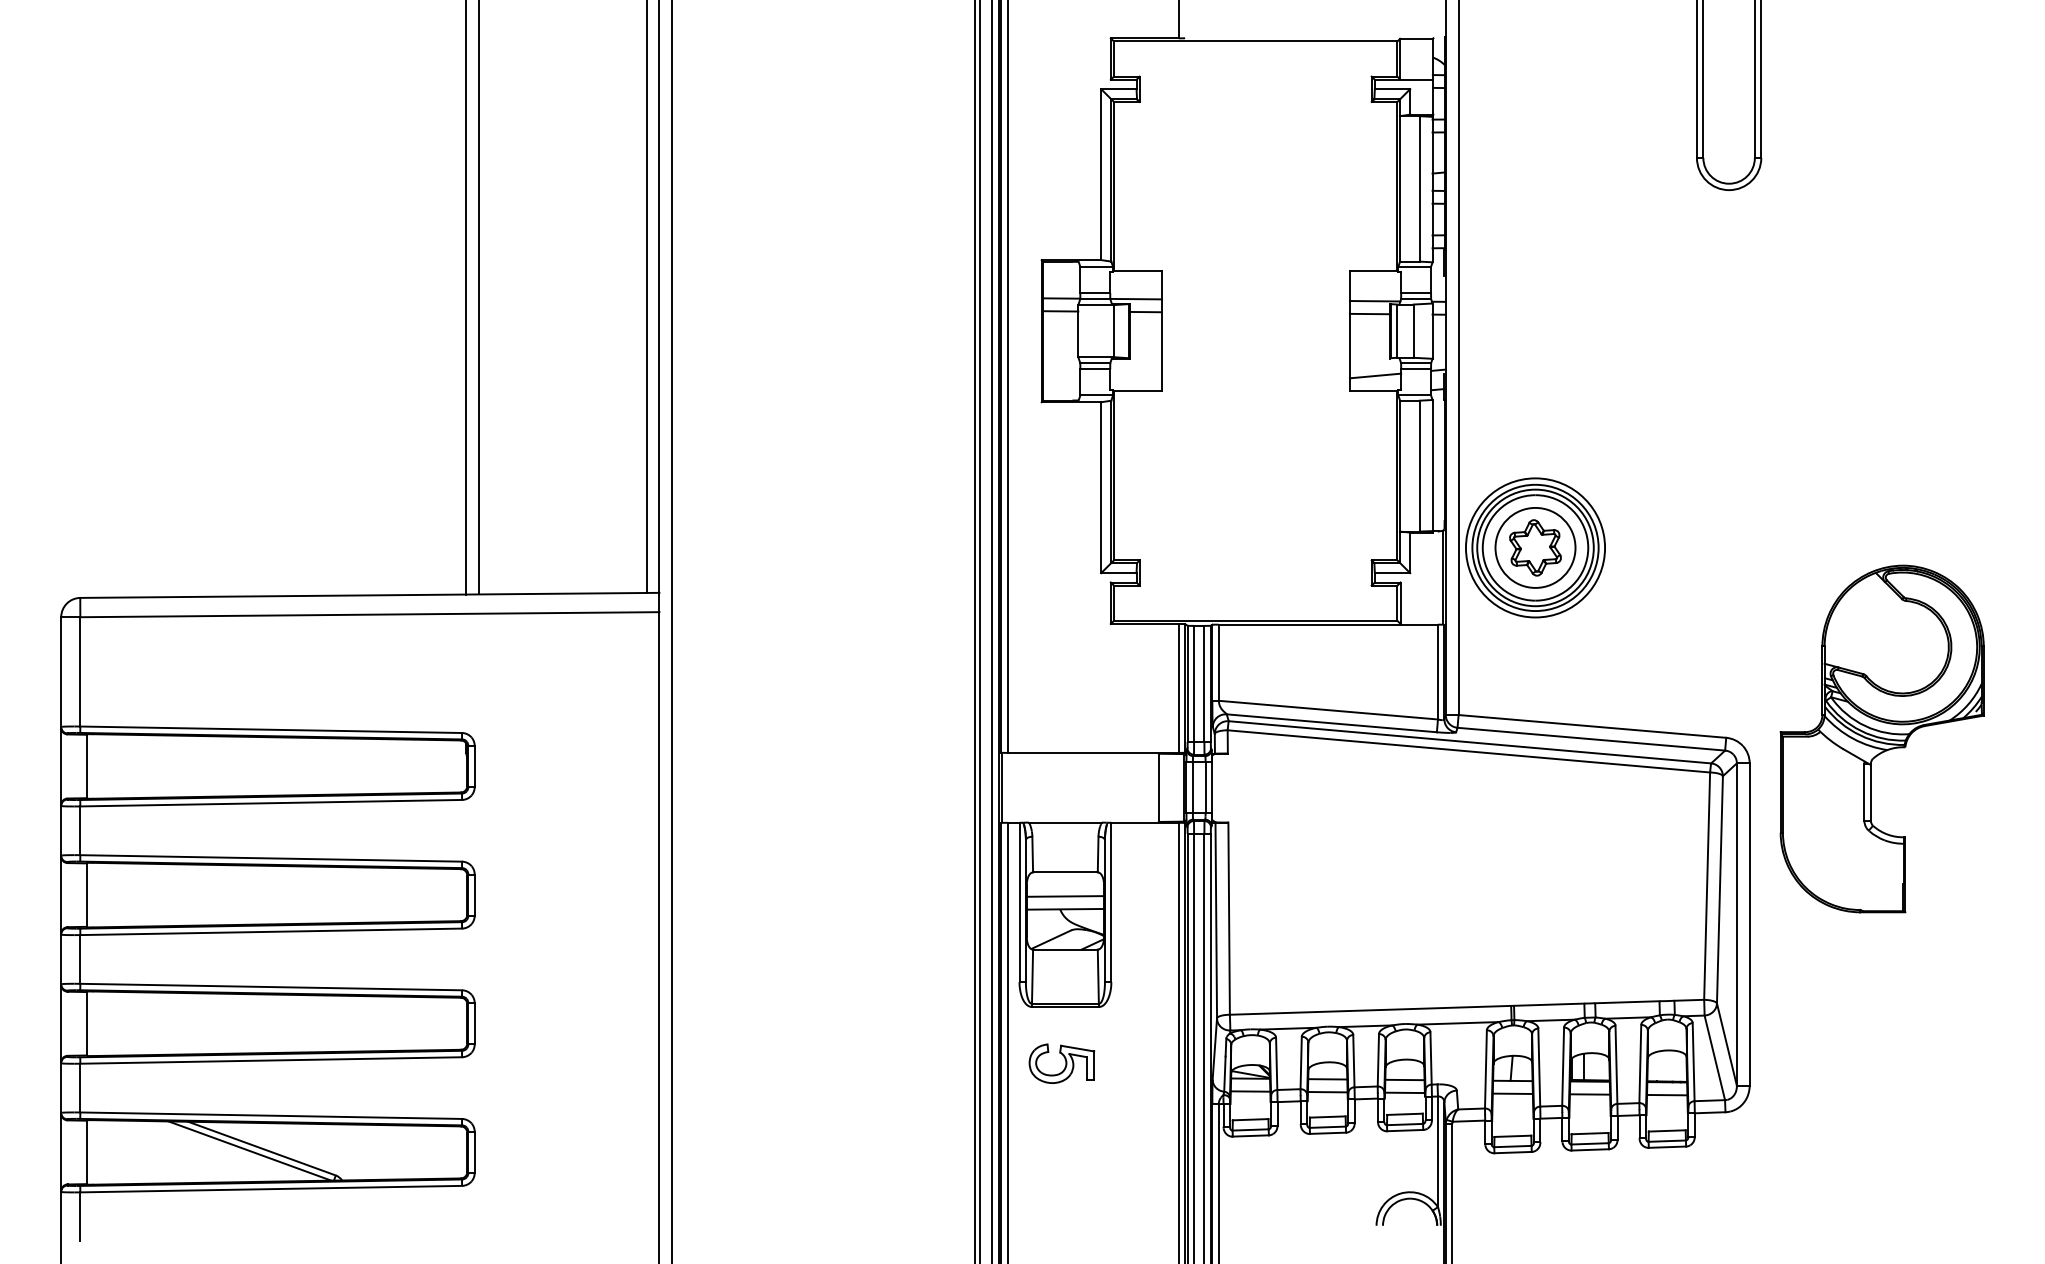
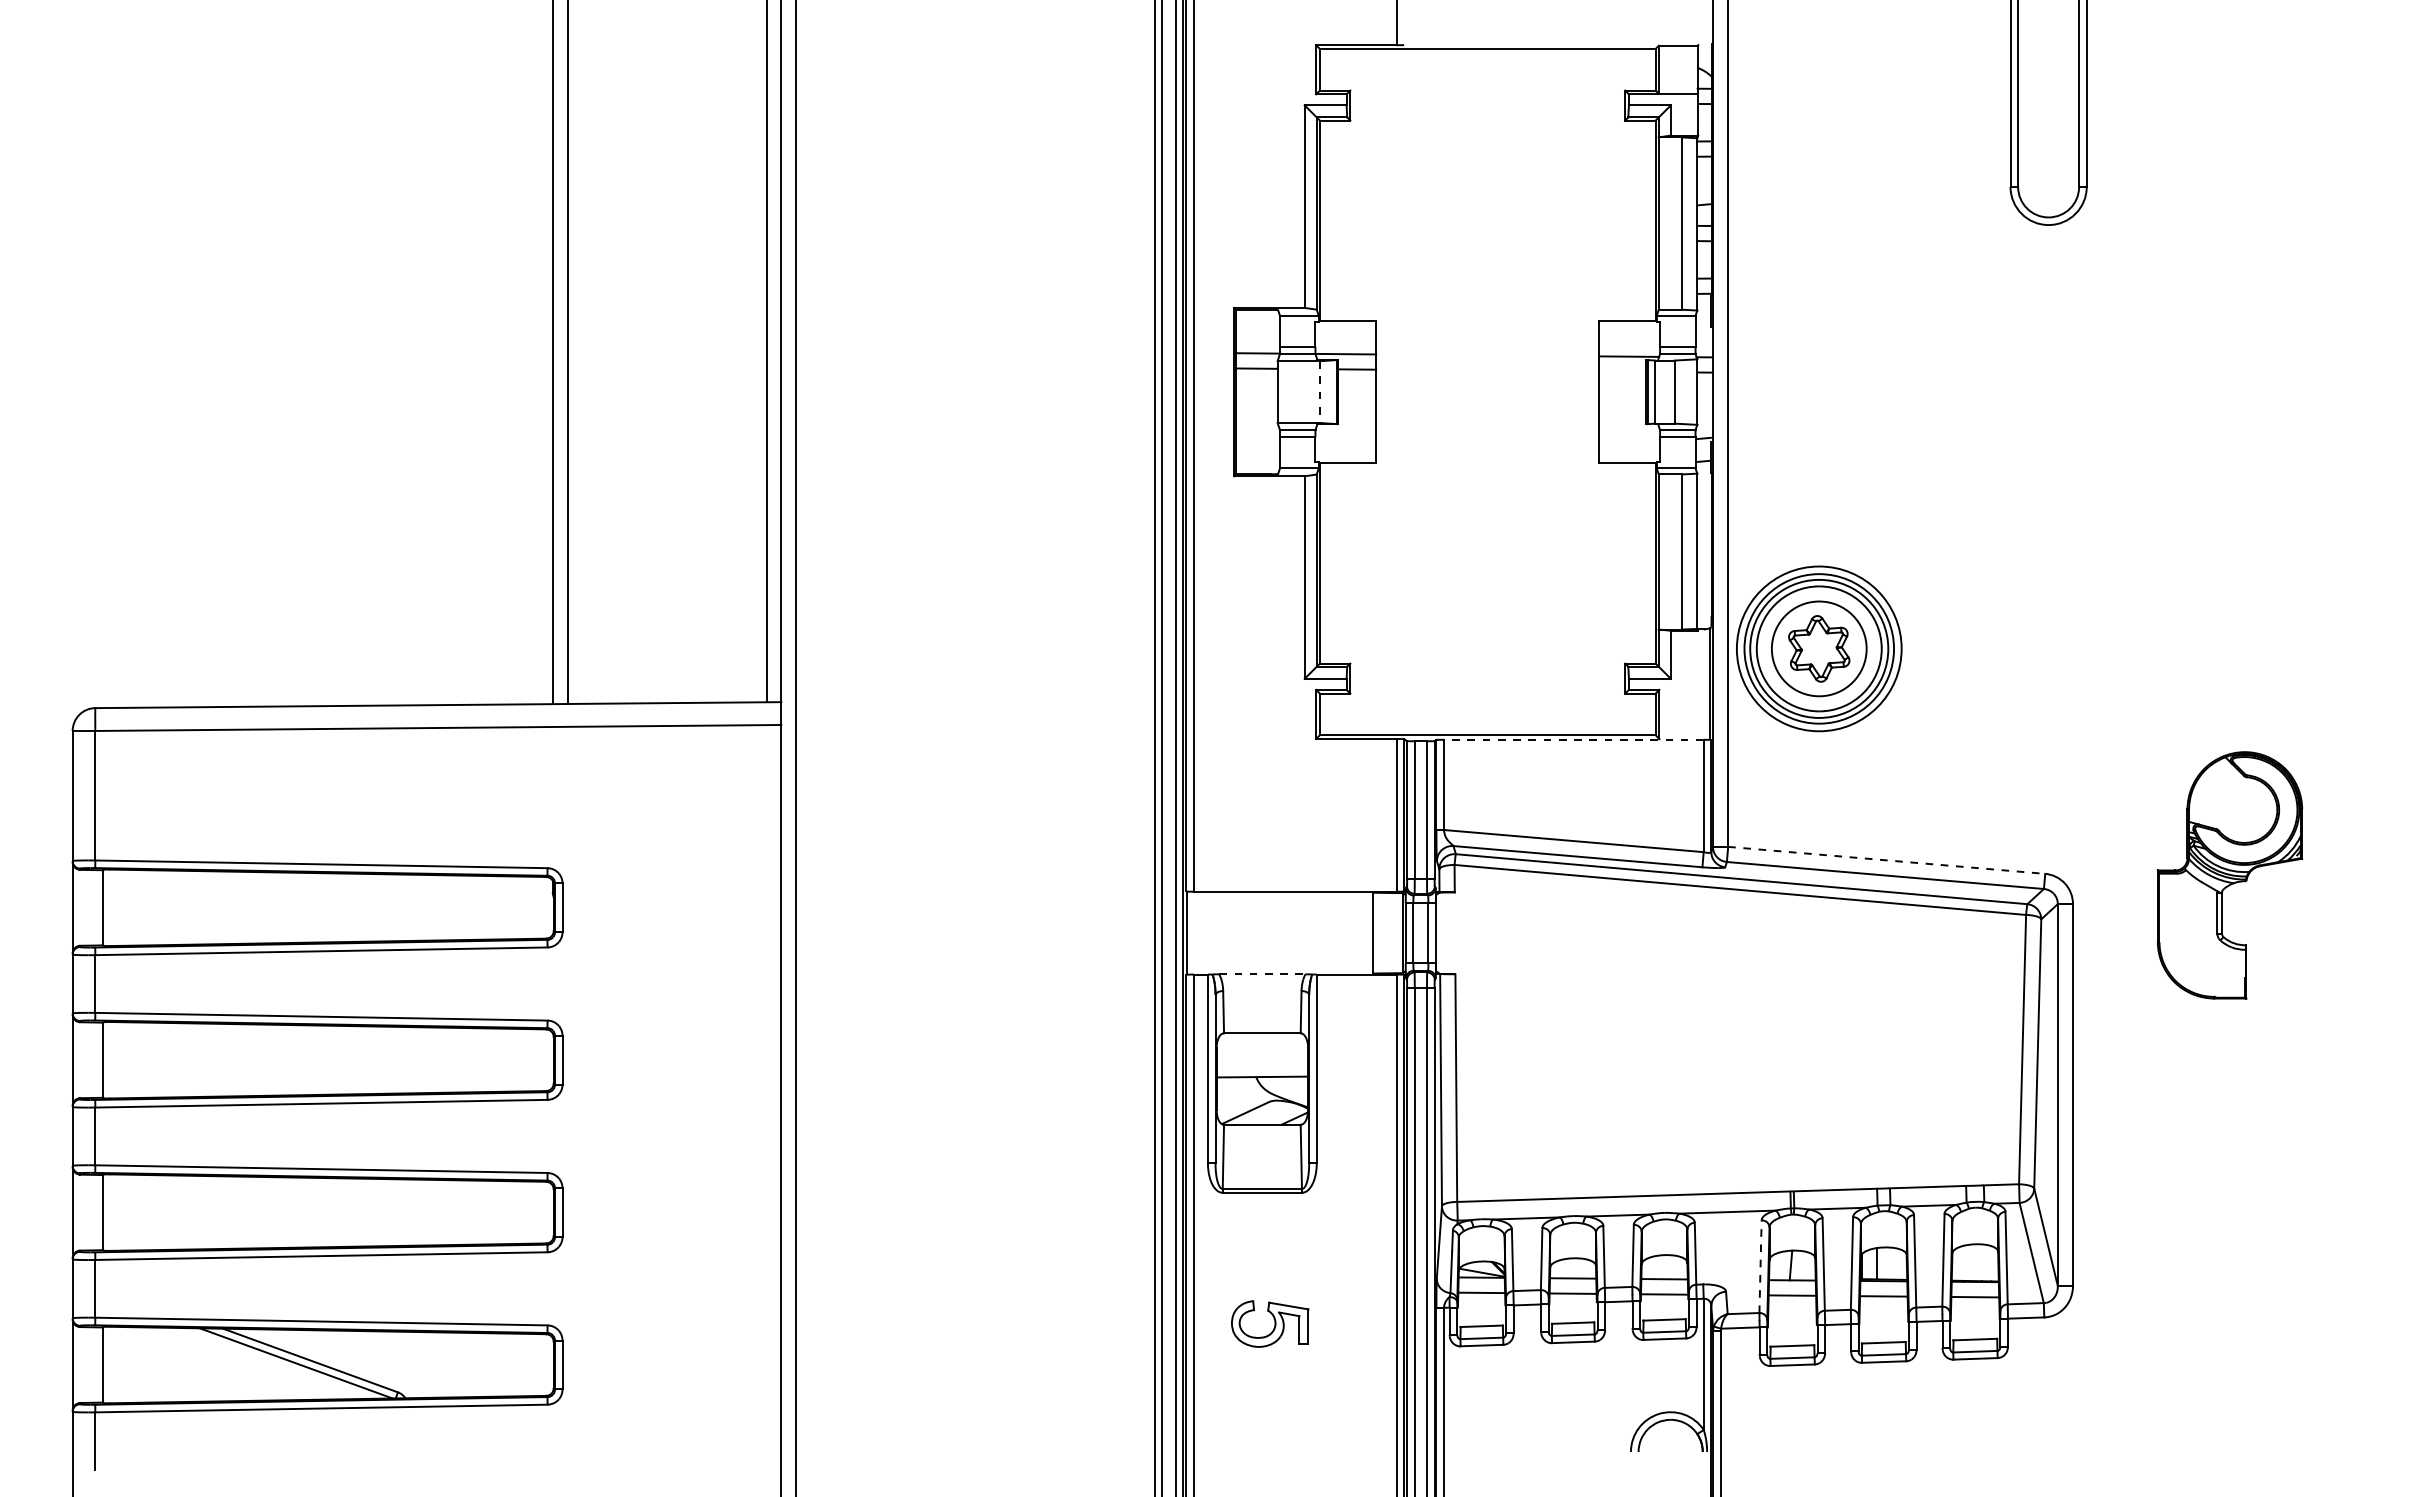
line: (1369, 313) -> (1622, 371), removed
line: (1114, 331) -> (1320, 392), solid -> dashed
line: (1375, 375) -> (1629, 444), removed
line: (1328, 624) -> (1573, 739), solid -> dashed
line: (1593, 726) -> (1887, 860), solid -> dashed
part: (1881, 739) -> (2229, 875), size x0.6
line: (1065, 822) -> (1262, 974), solid -> dashed
line: (1065, 896) -> (1262, 1061), removed
part: (1062, 1063) -> (1270, 1323), moved
line: (1485, 1069) -> (1760, 1266), solid -> dashed

